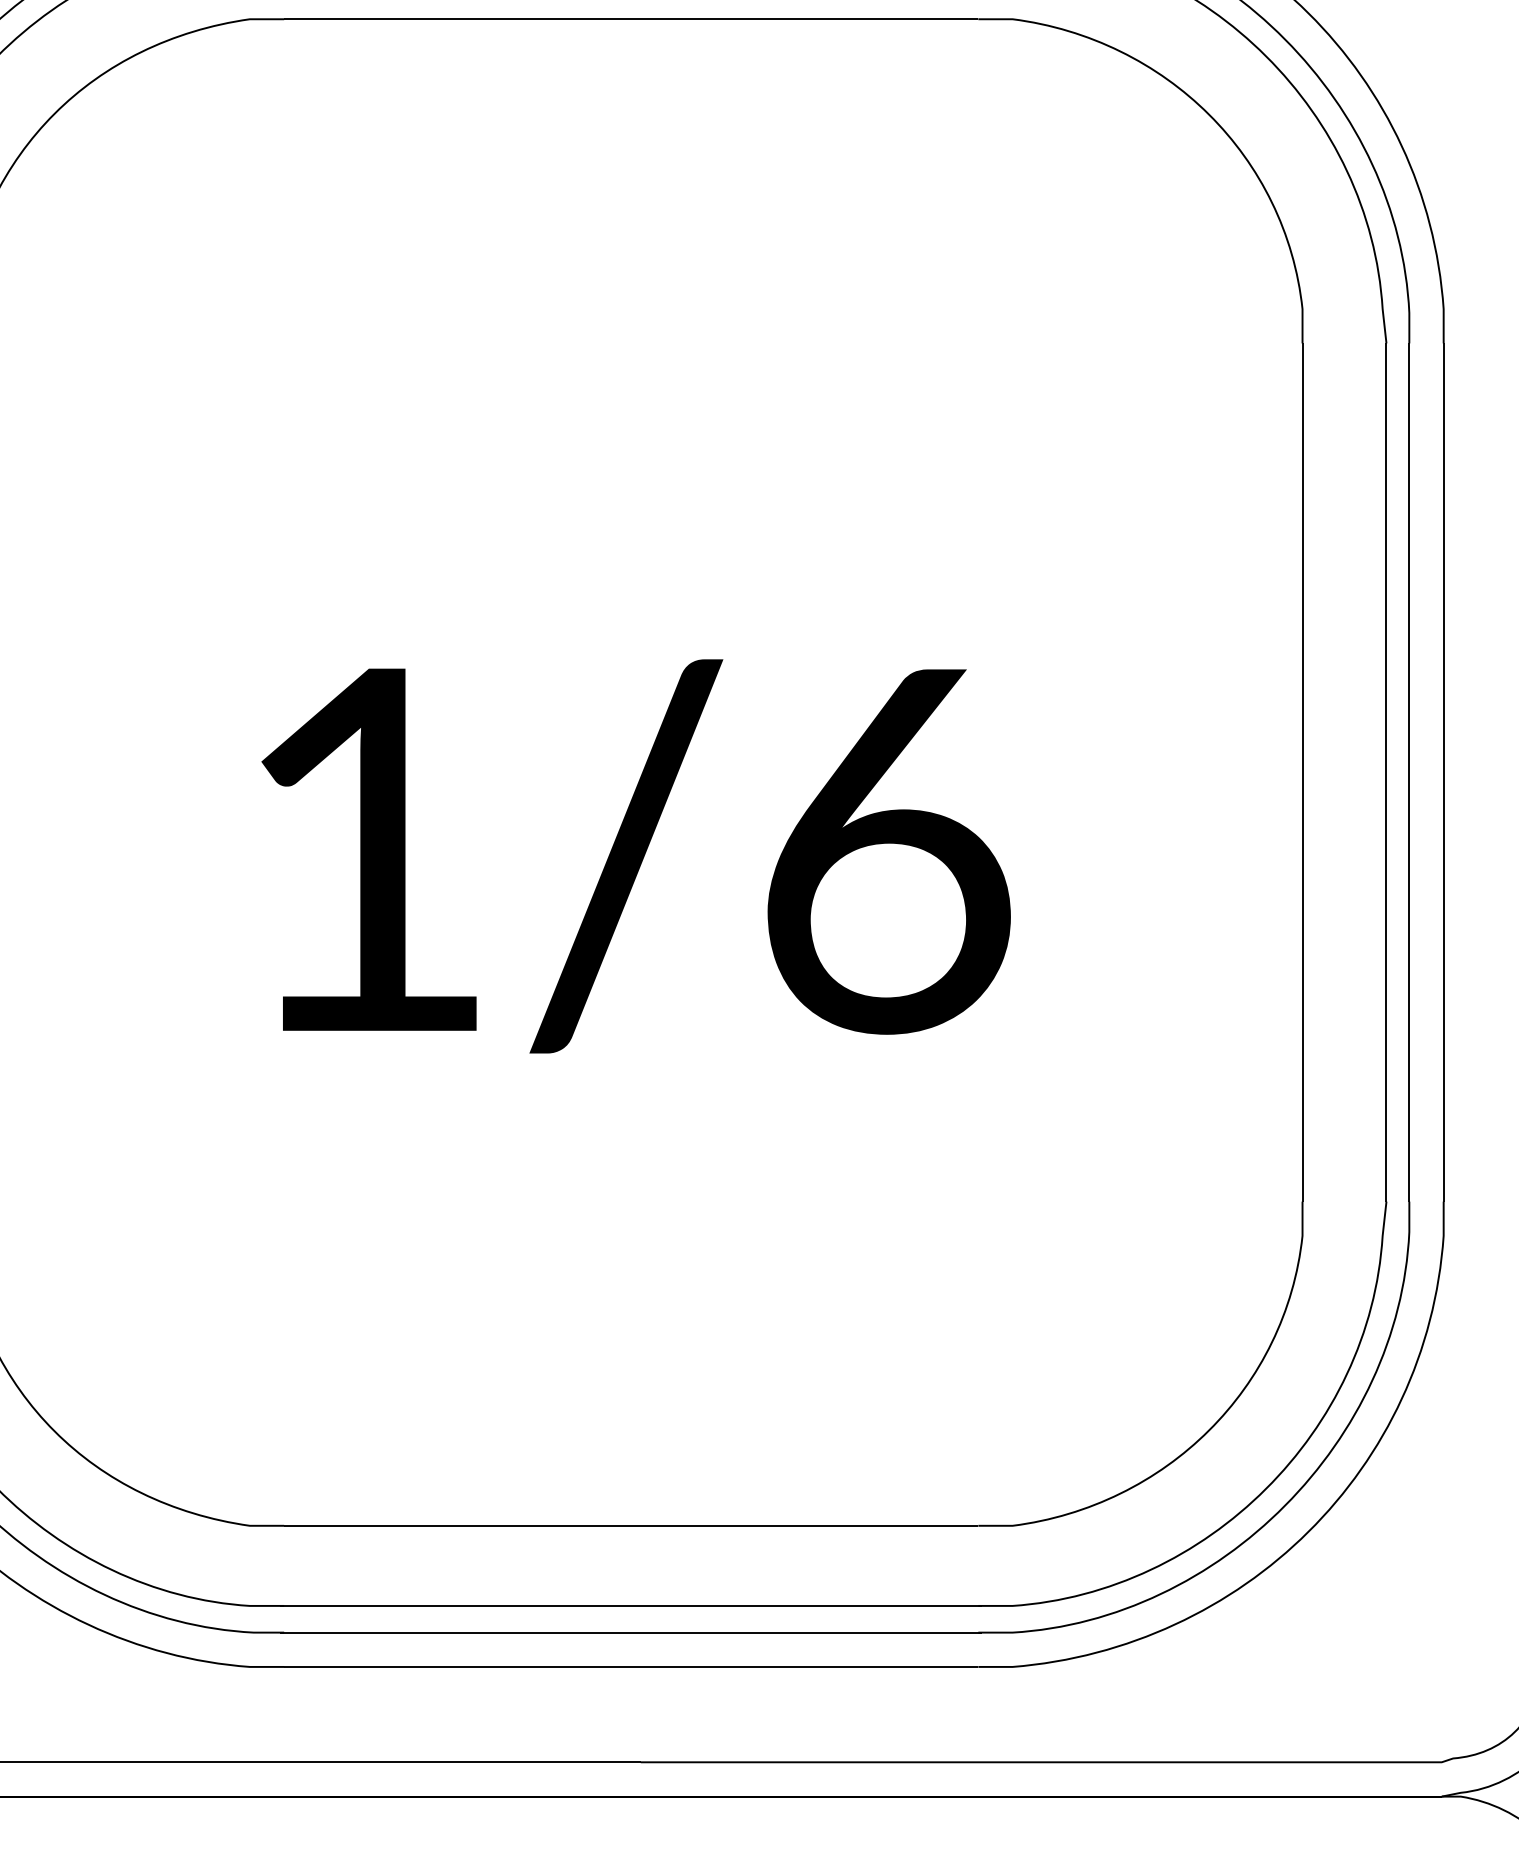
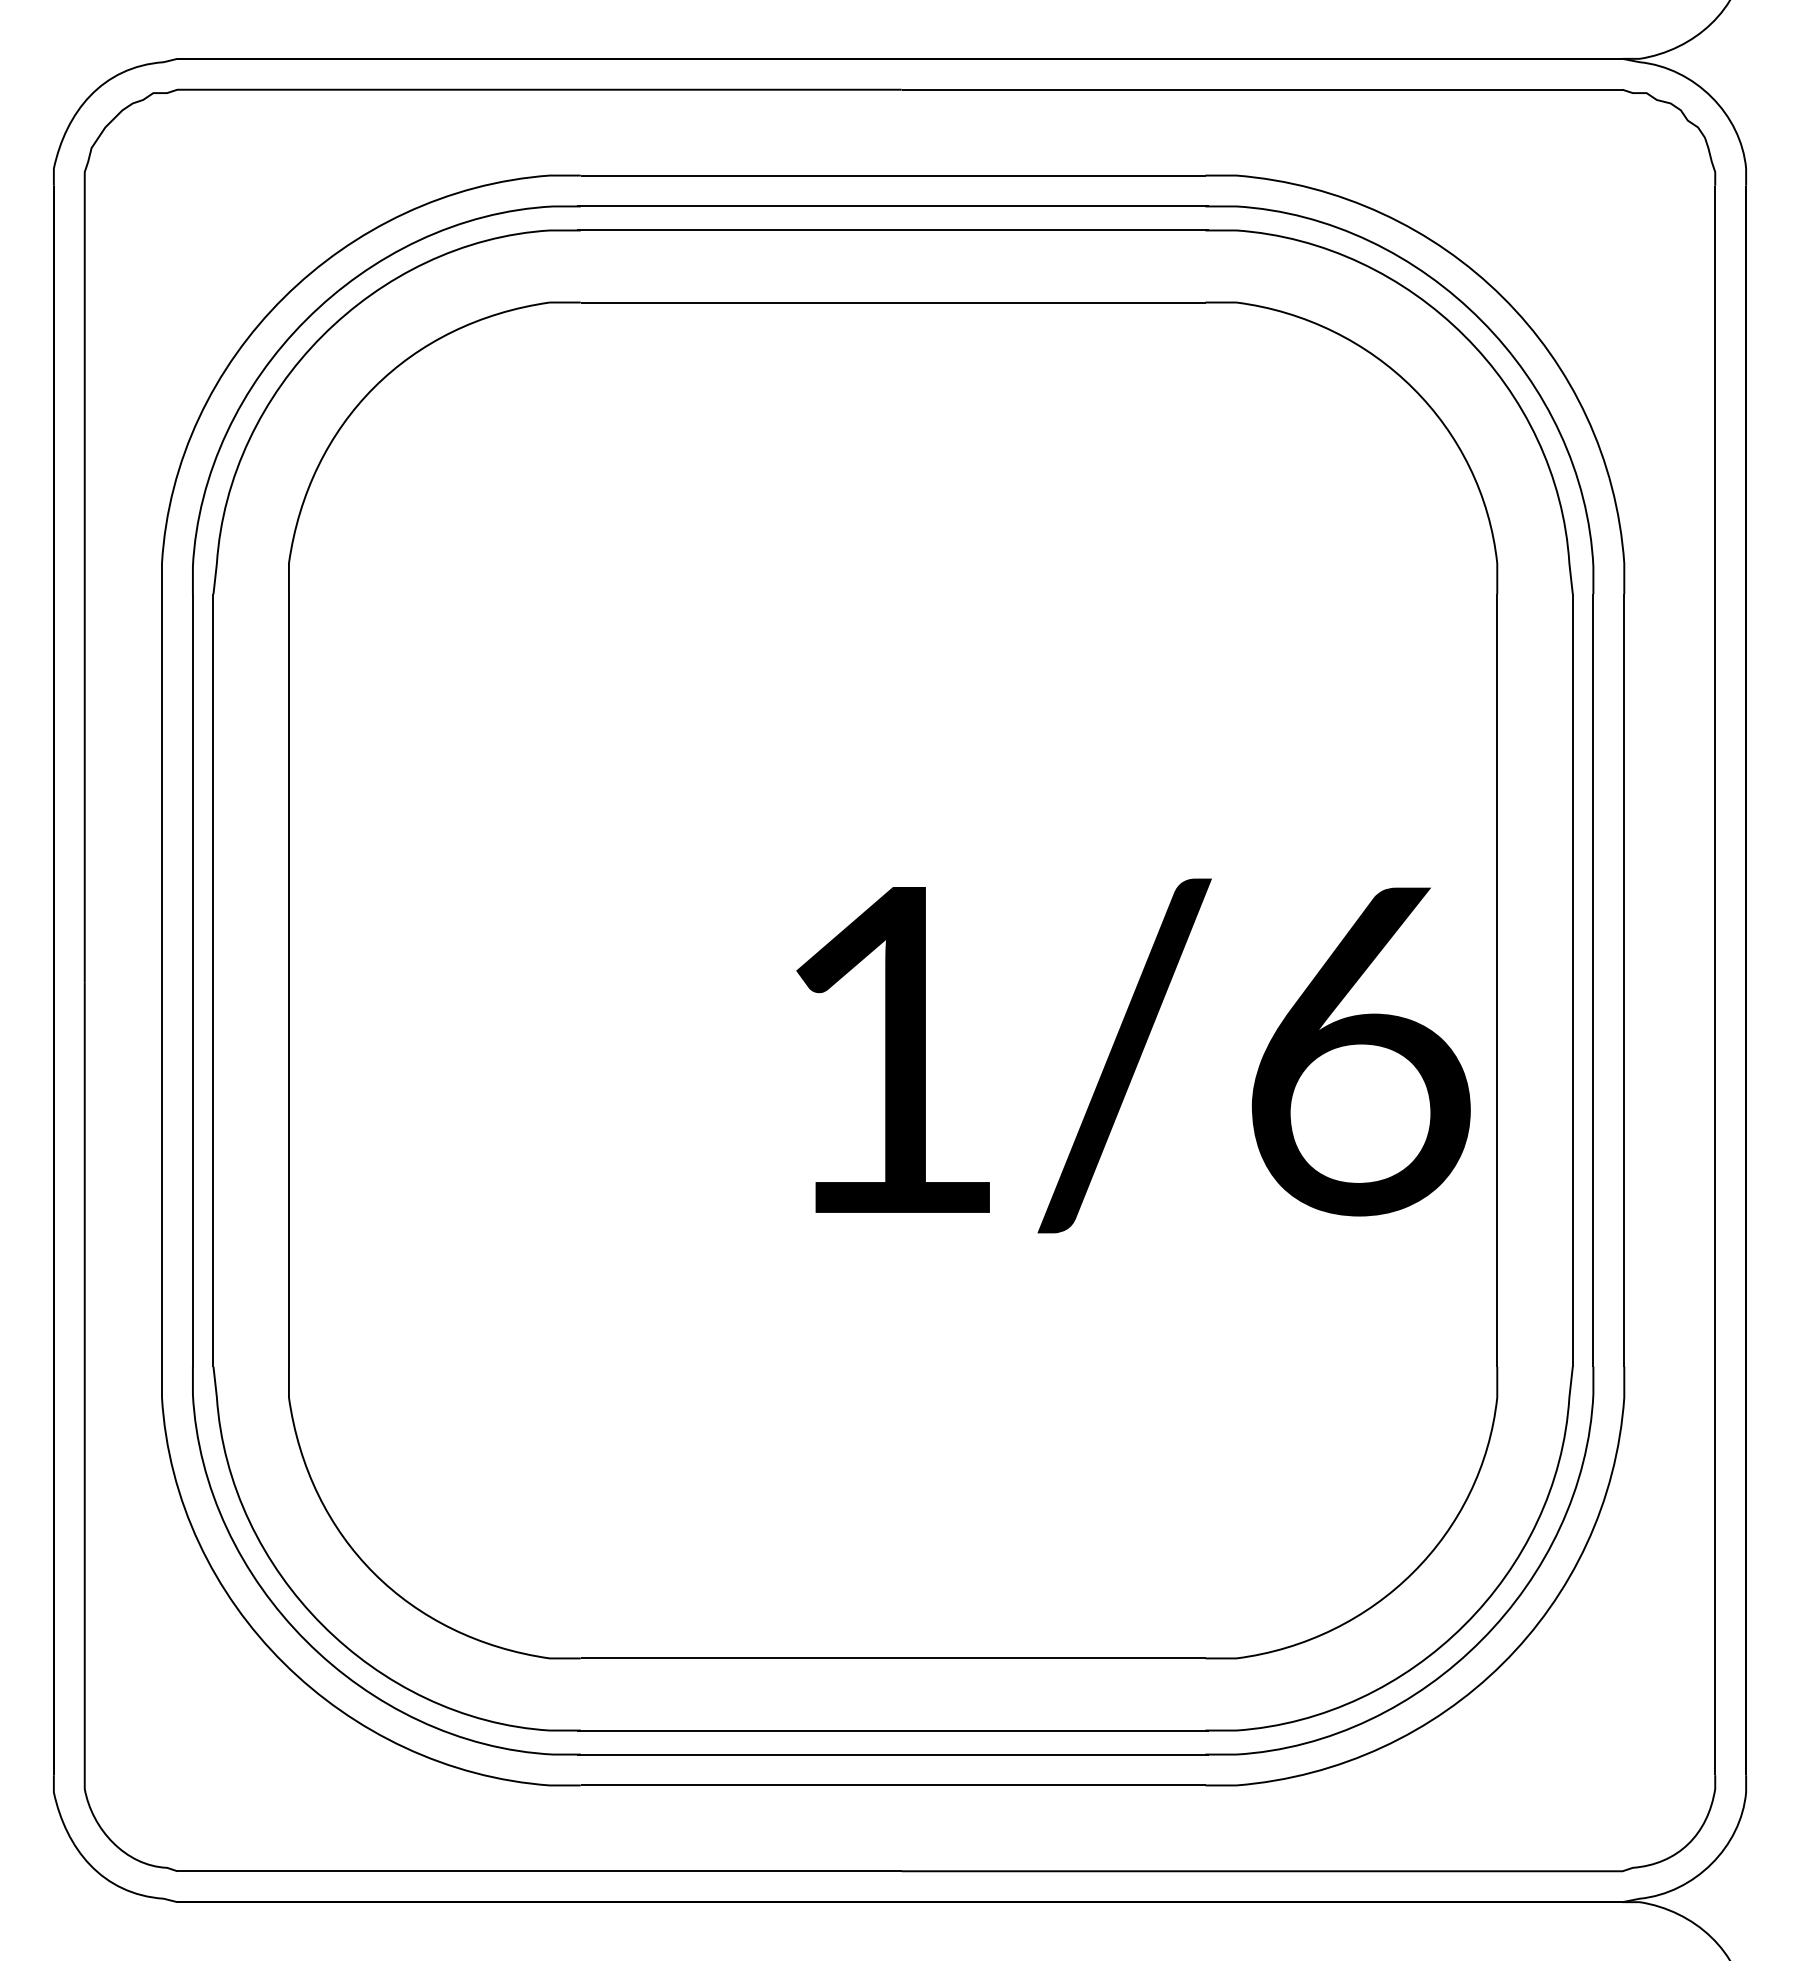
text: (636, 855) -> (1133, 1055), moved

